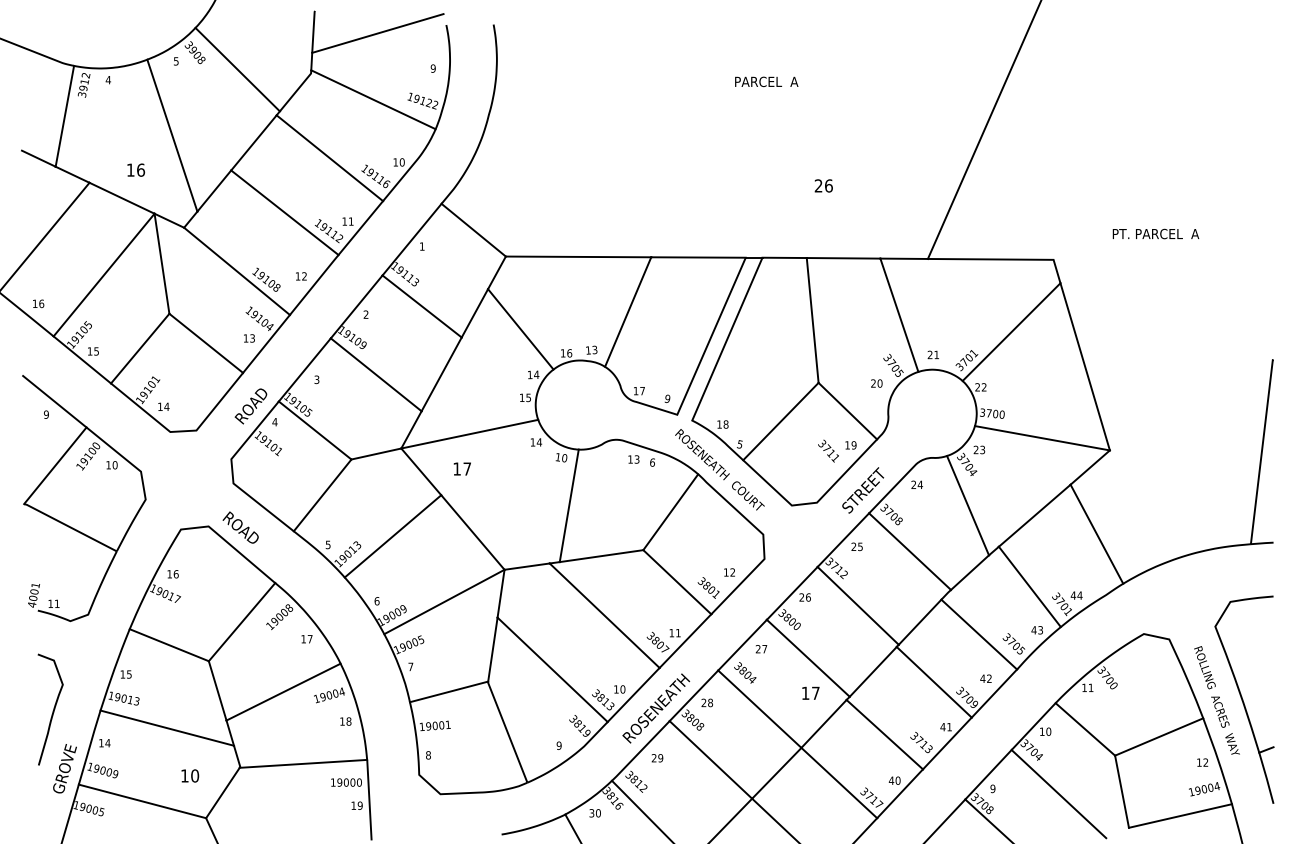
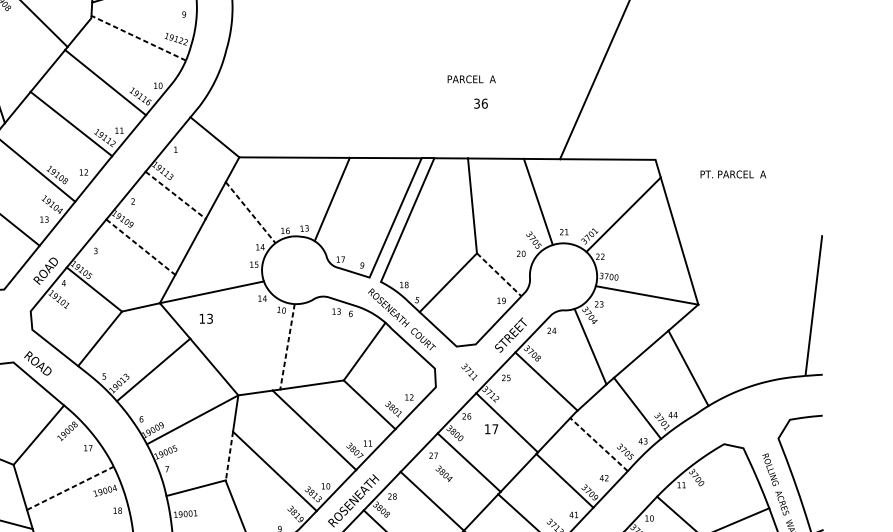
text: (766, 81) -> (471, 79), moved
line: (373, 99) -> (138, 38), solid -> dashed
text: (818, 185) -> (476, 103), 26 -> 36
text: (1155, 233) -> (733, 174), moved
line: (422, 306) -> (175, 195), solid -> dashed
line: (520, 329) -> (250, 212), solid -> dashed
line: (376, 375) -> (141, 247), solid -> dashed
line: (847, 411) -> (498, 275), solid -> dashed
text: (828, 450) -> (469, 371), moved
text: (467, 468) -> (210, 318), 17 -> 13
line: (569, 506) -> (287, 347), solid -> dashed
line: (978, 634) -> (598, 444), solid -> dashed
line: (492, 650) -> (229, 456), solid -> dashed
text: (745, 672) -> (444, 473), moved
line: (283, 692) -> (70, 488), solid -> dashed
text: (810, 692) -> (491, 428), moved

